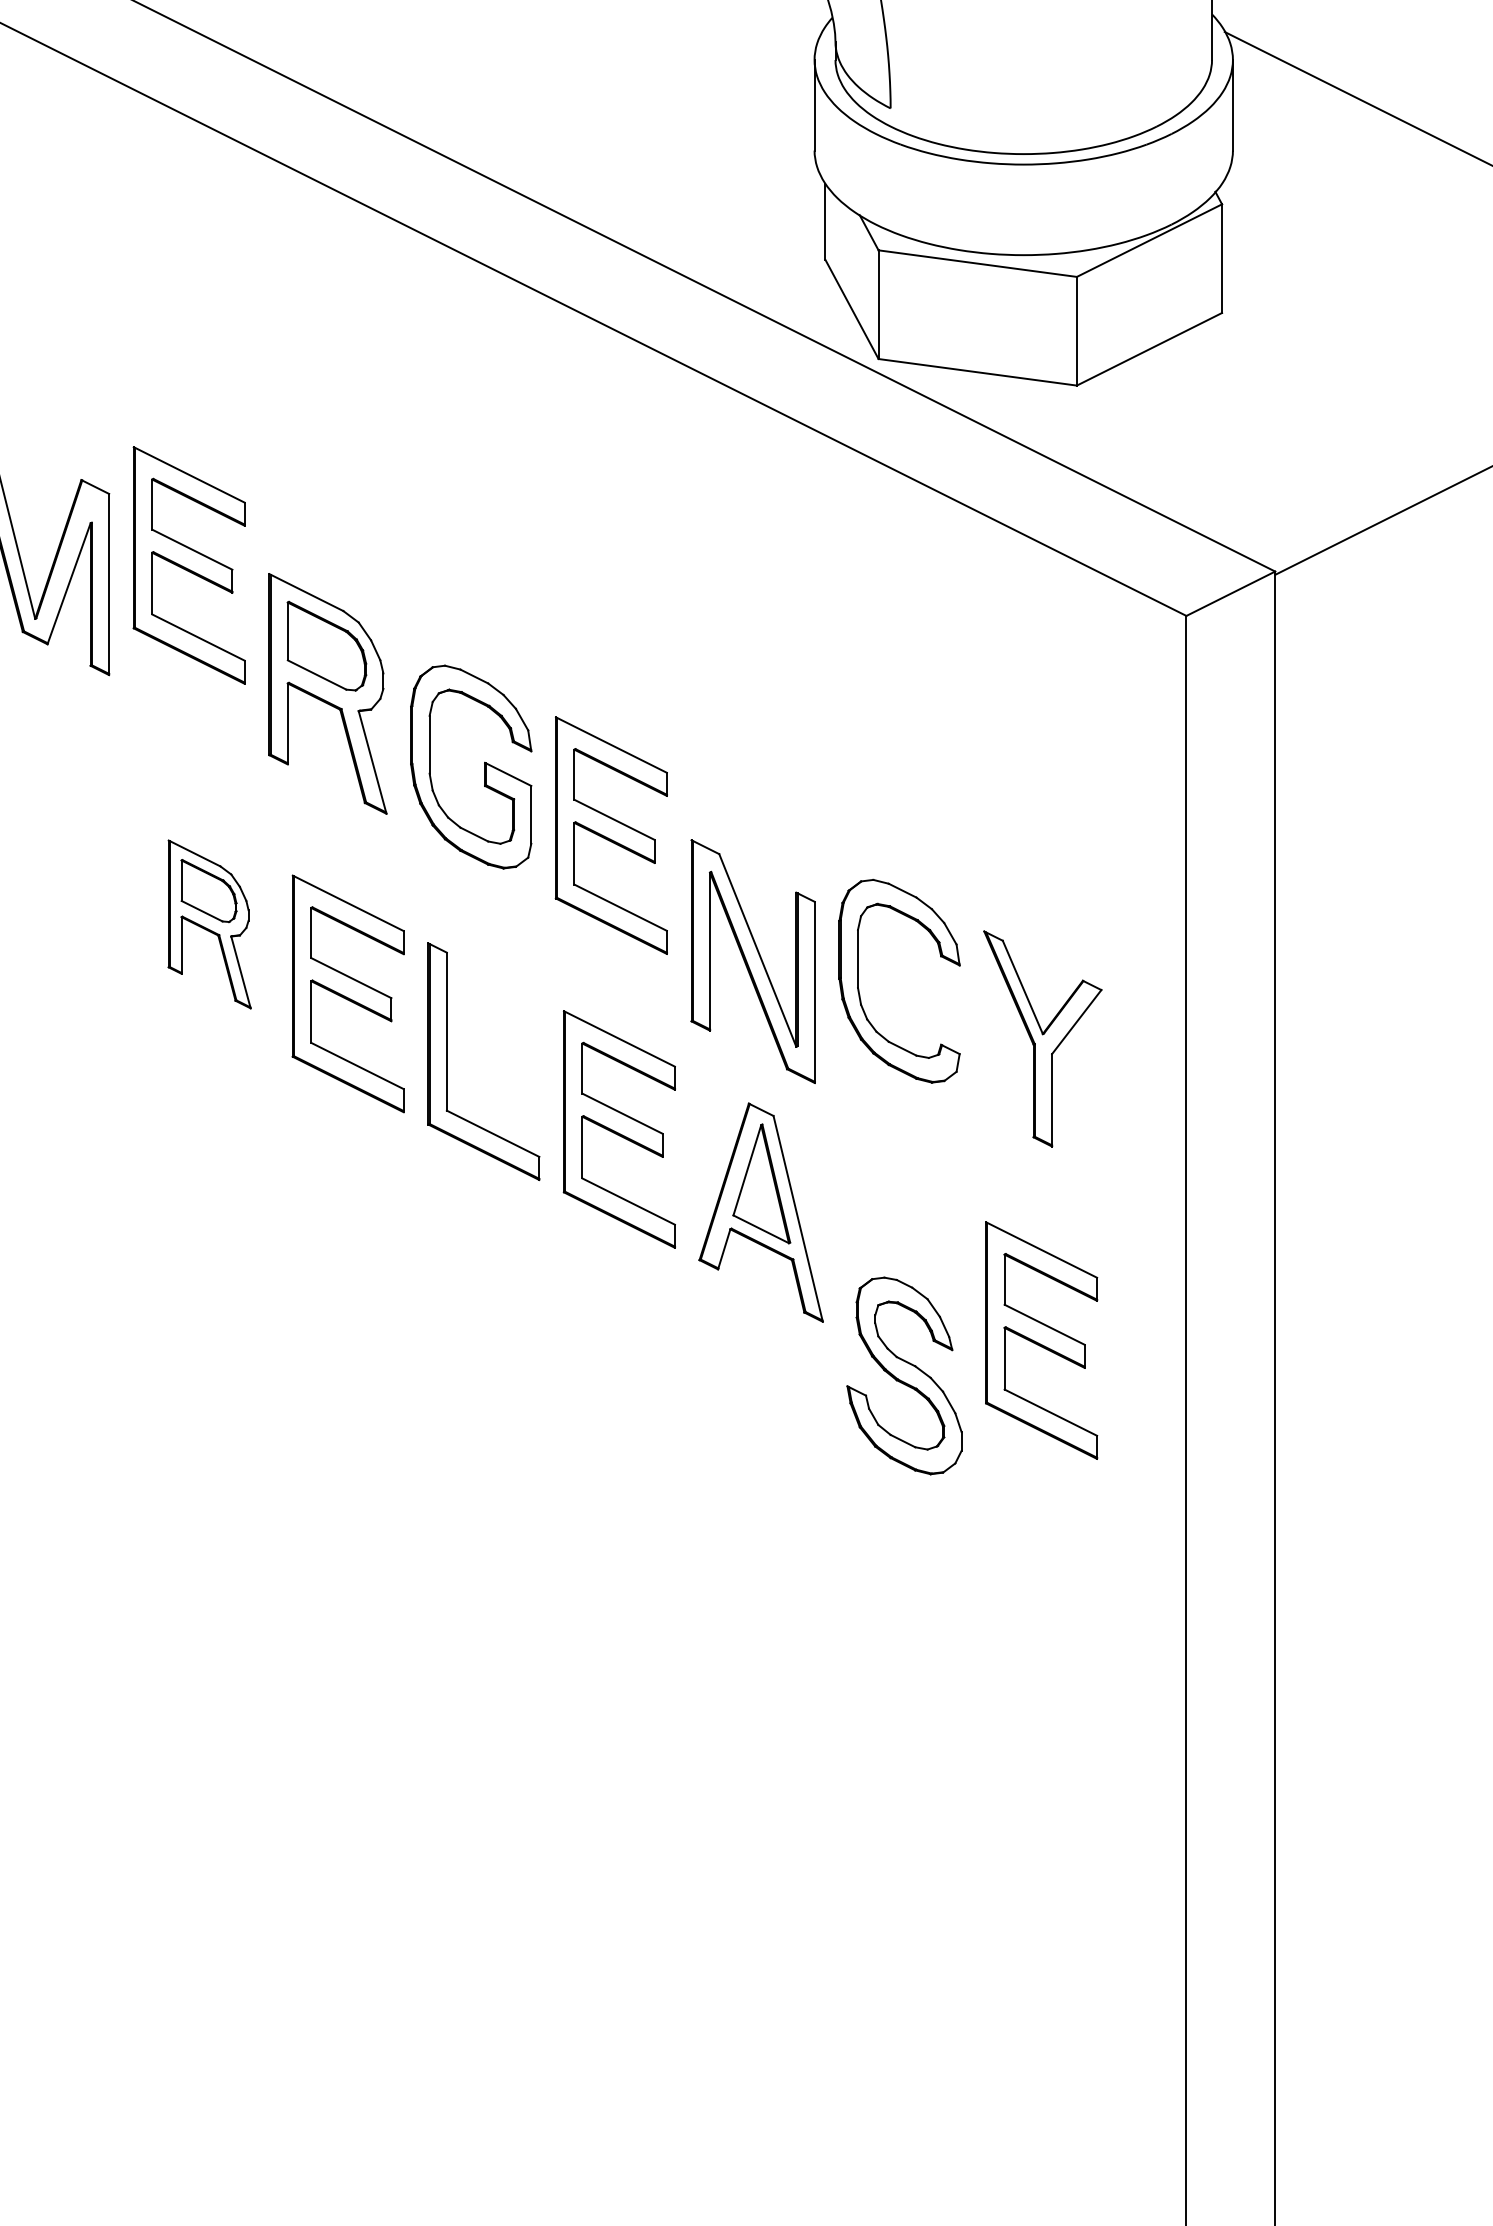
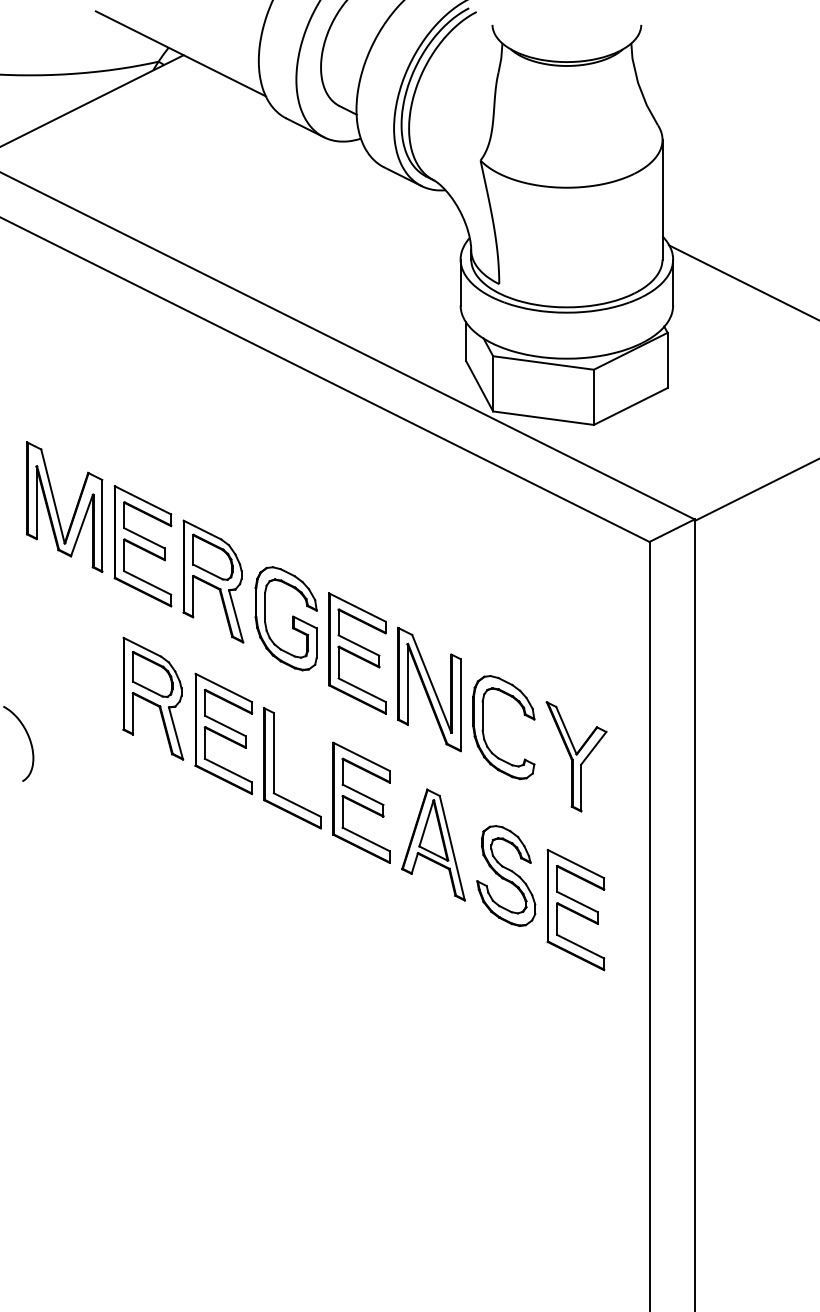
part: (188, 565) -> (142, 546), moved
part: (209, 924) -> (153, 698), size x1.43
part: (753, 961) -> (429, 689), moved
part: (904, 1374) -> (506, 875), moved

